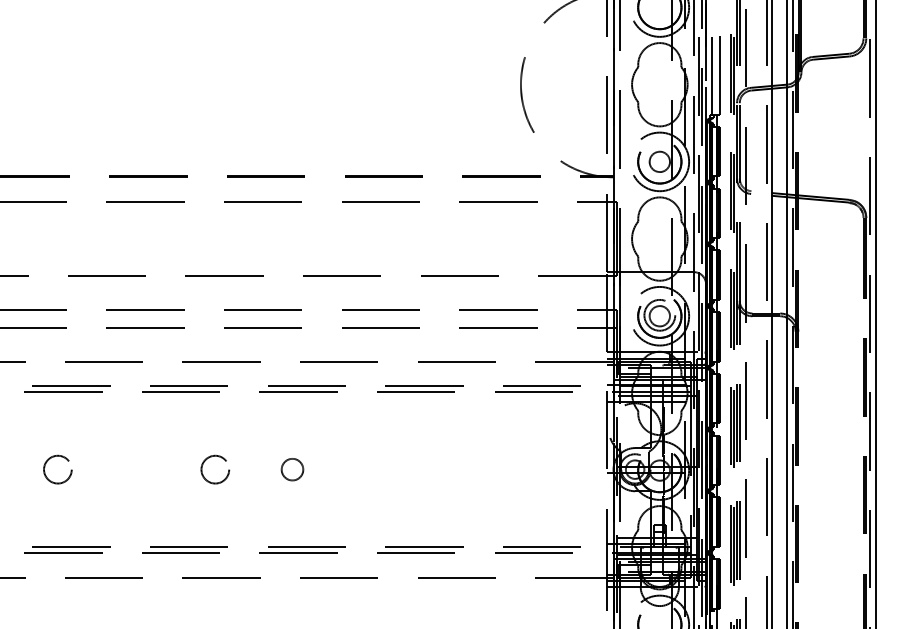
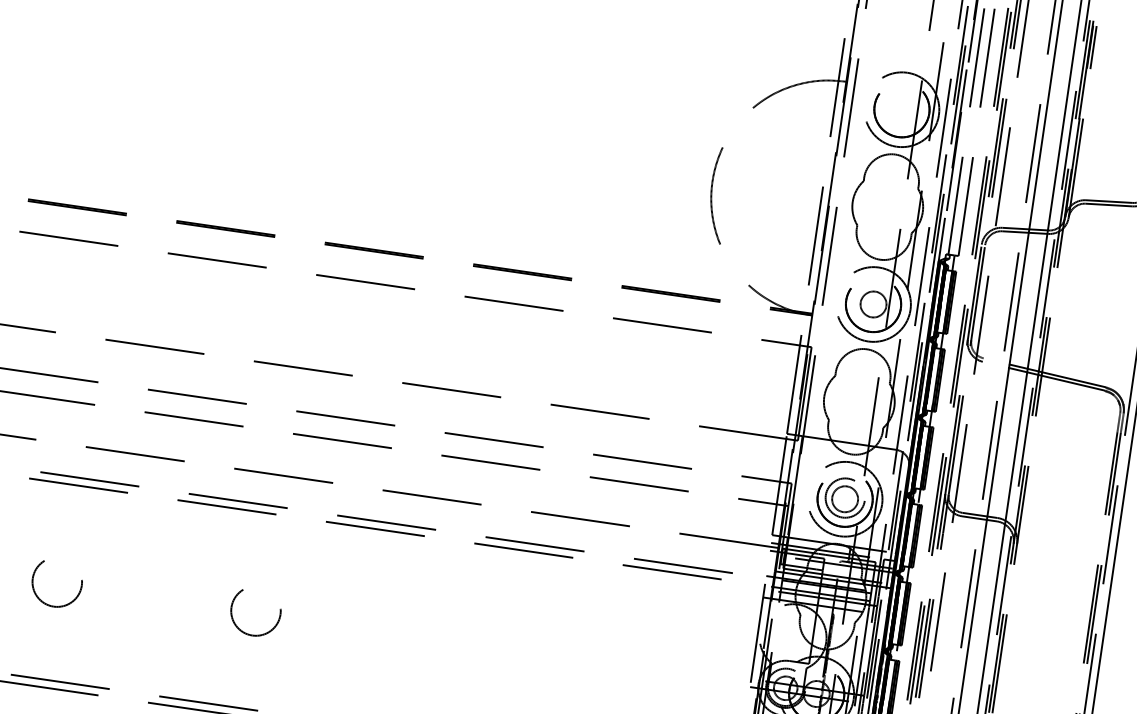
circle: (57, 469) -> (56, 581), size x1.4
circle: (215, 469) -> (256, 610), size x1.4
circle: (292, 469) -> (353, 625), removed

